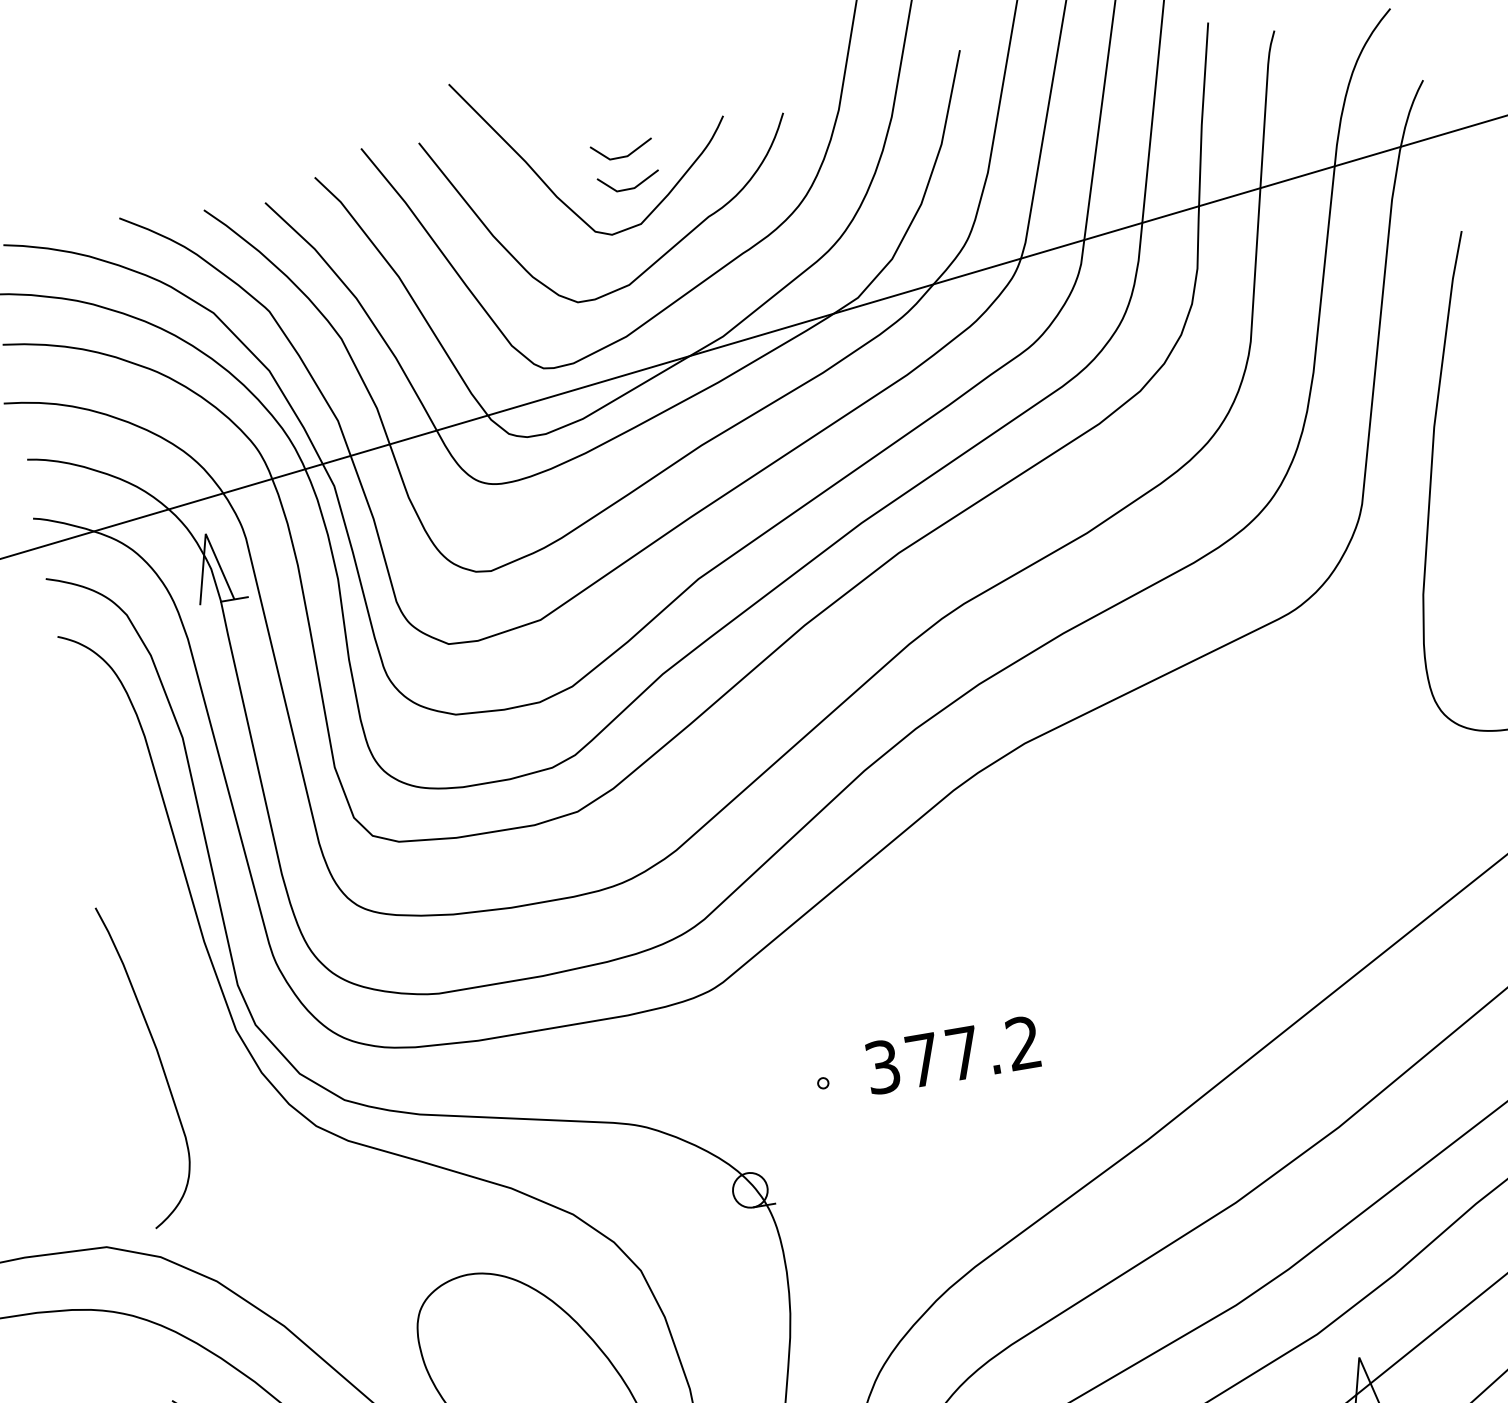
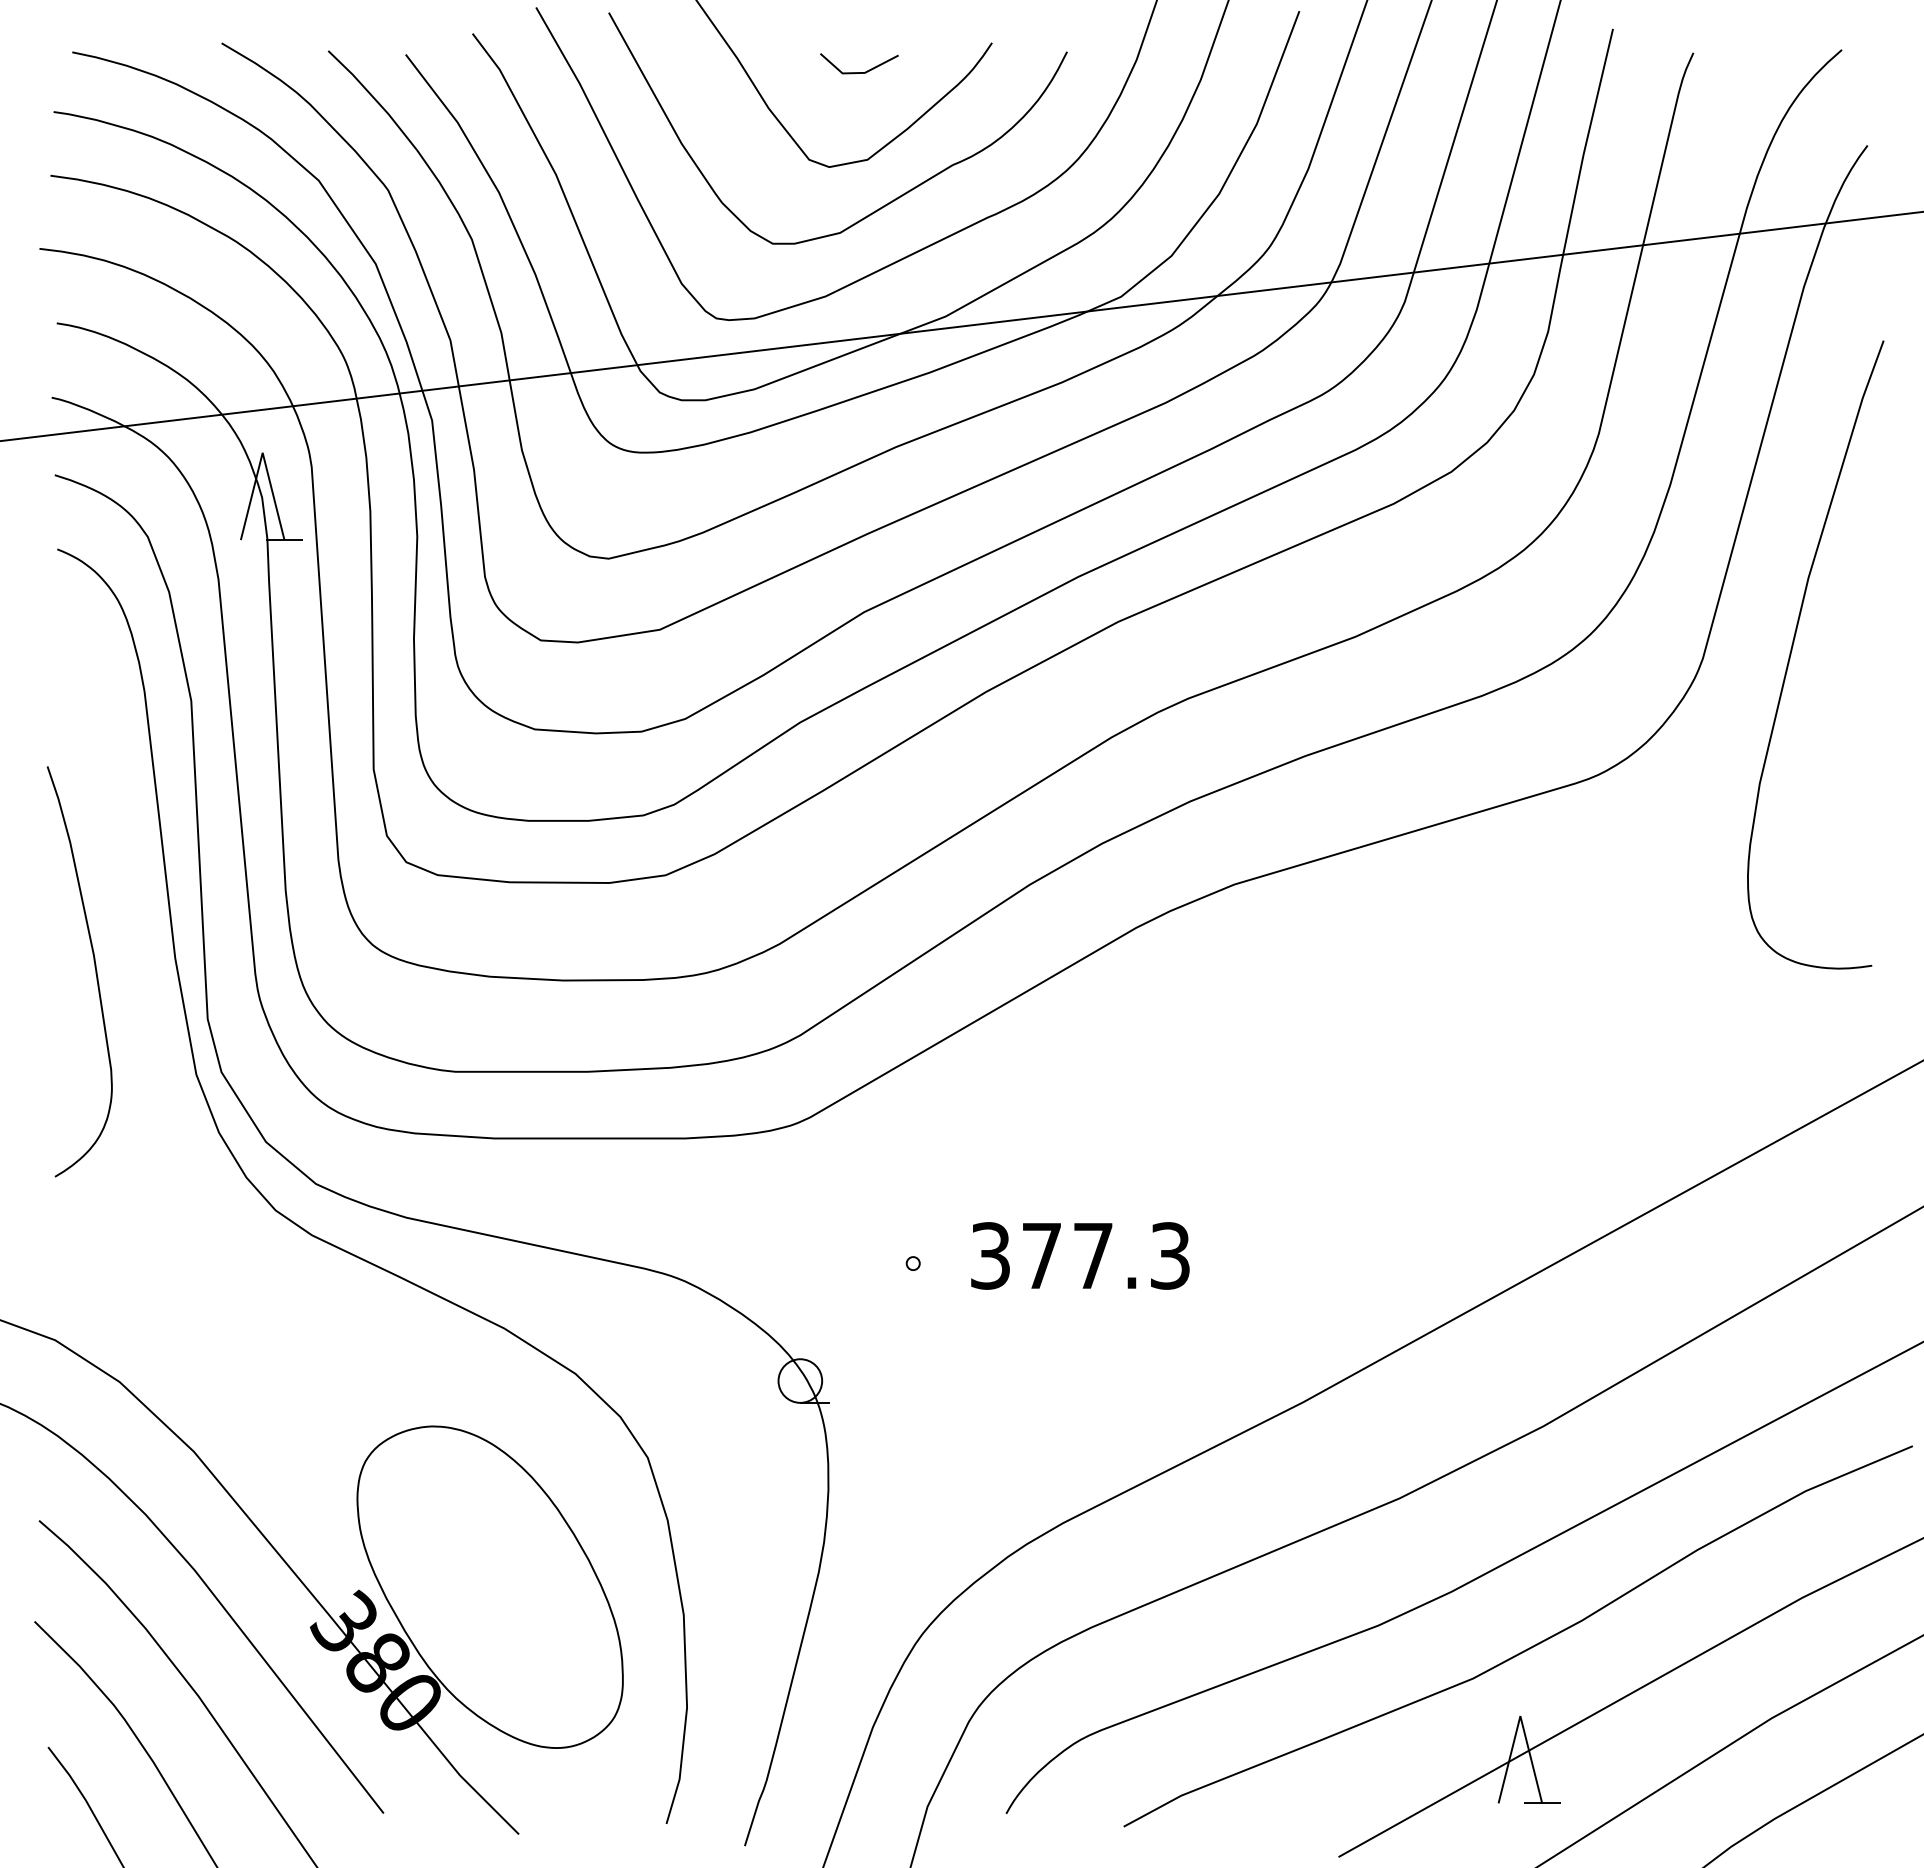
line: (630, 188) -> (861, 113), removed
text: (1023, 1042) -> (1169, 1255), 377.2 -> 377.3
curve: (158, 1059) -> (94, 967), moved

